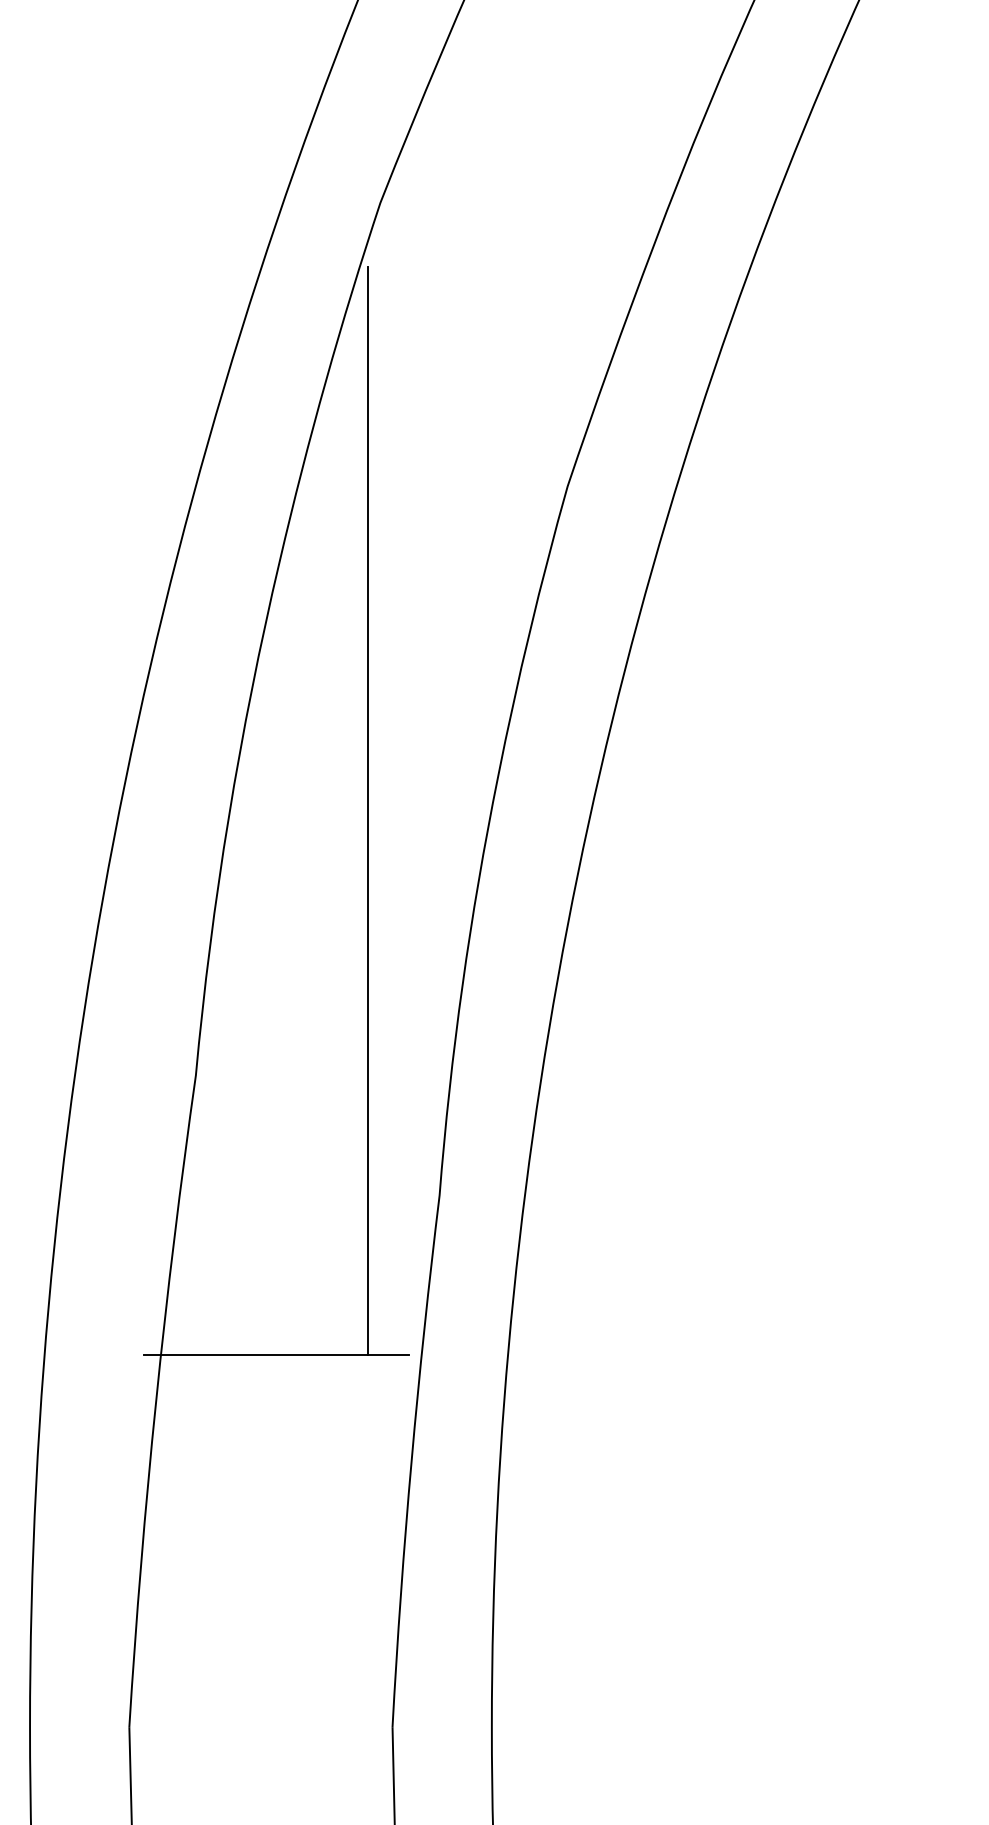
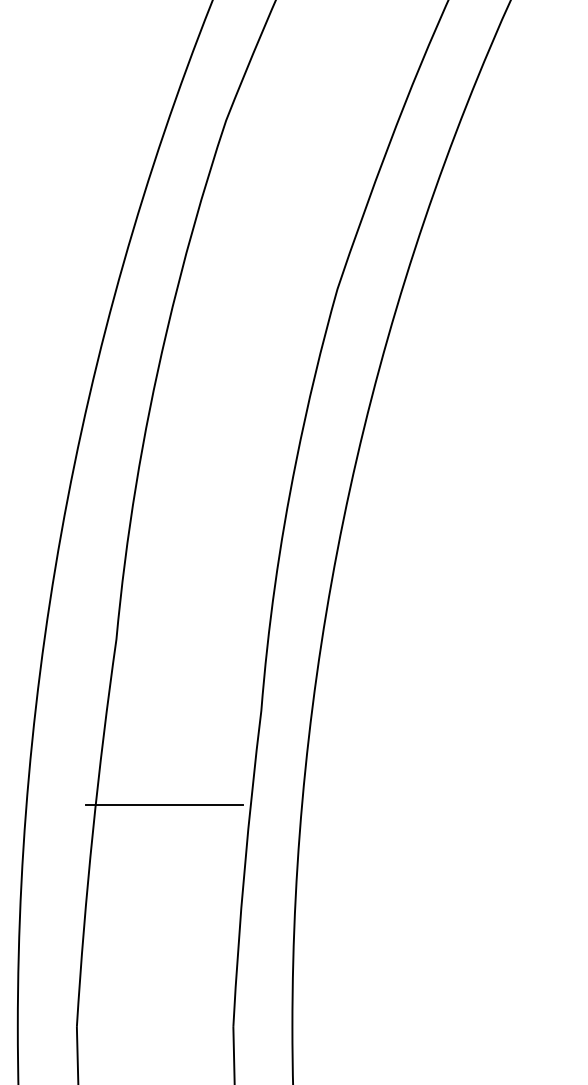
line: (367, 809) -> (218, 481), removed

